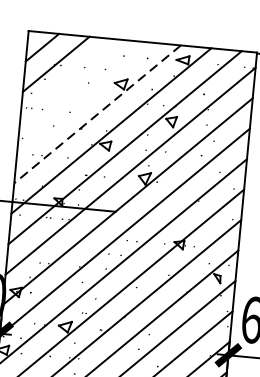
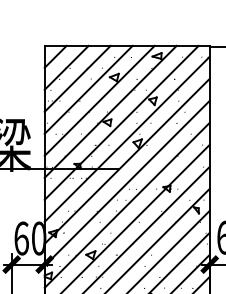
line: (69, 80) -> (77, 78), added
line: (83, 97) -> (88, 89), added
line: (97, 113) -> (99, 100), dashed -> solid

